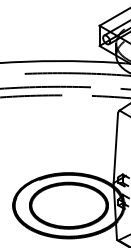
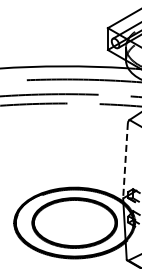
line: (115, 148) -> (125, 160), solid -> dashed

